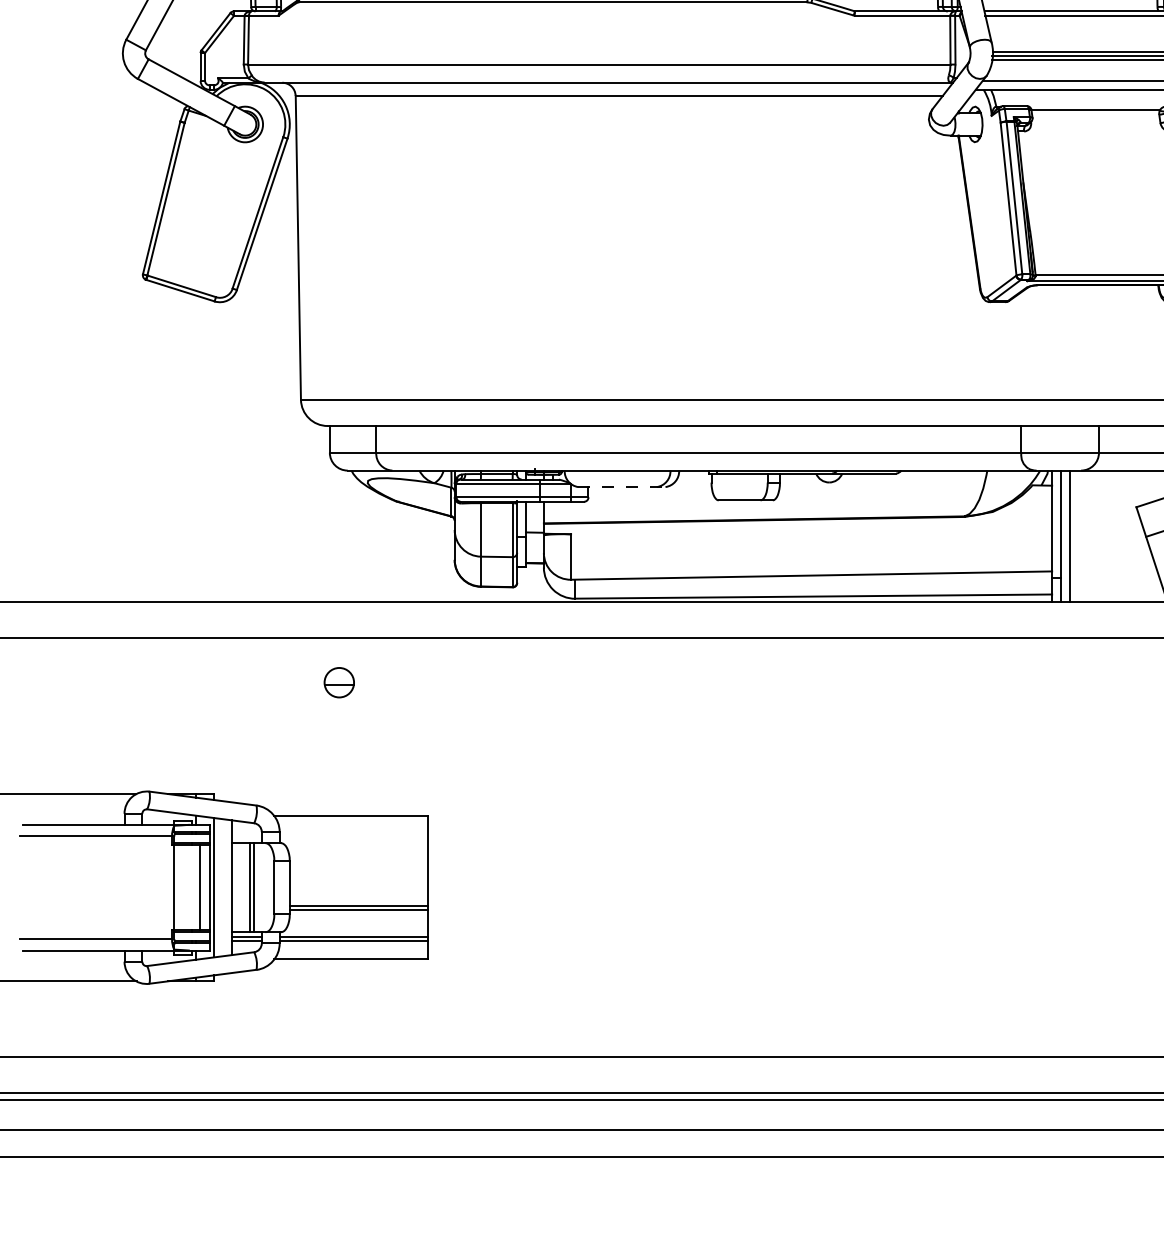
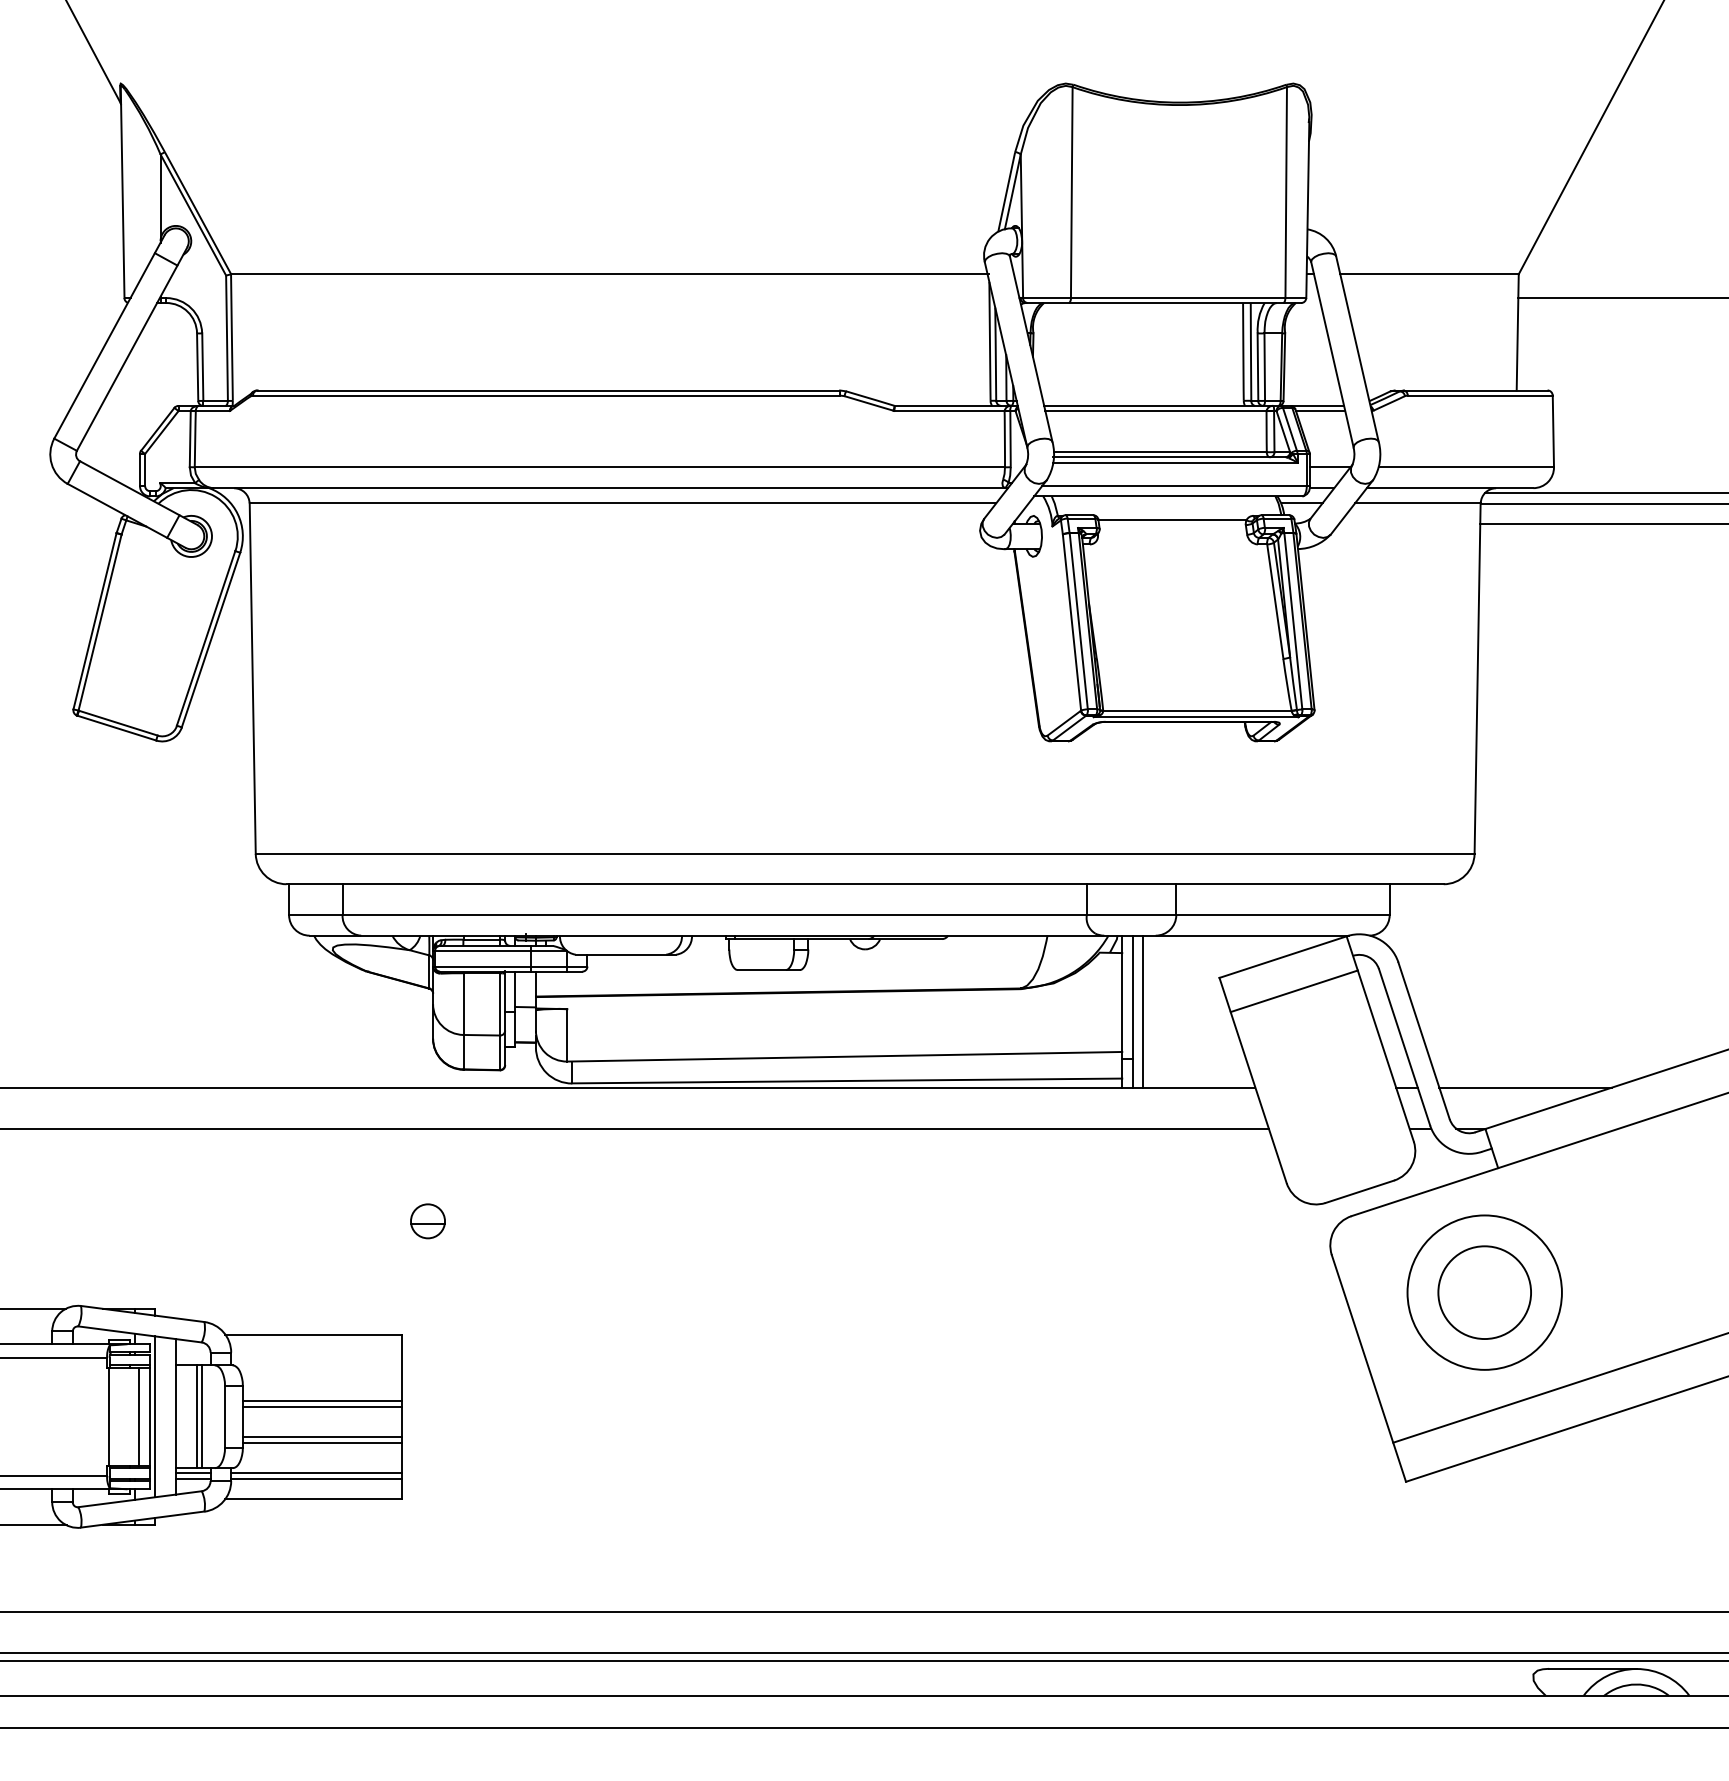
line: (622, 486) -> (626, 954), dashed -> solid
part: (338, 682) -> (427, 1221), moved
line: (358, 874) -> (322, 1401), added
line: (358, 878) -> (322, 1406), added

